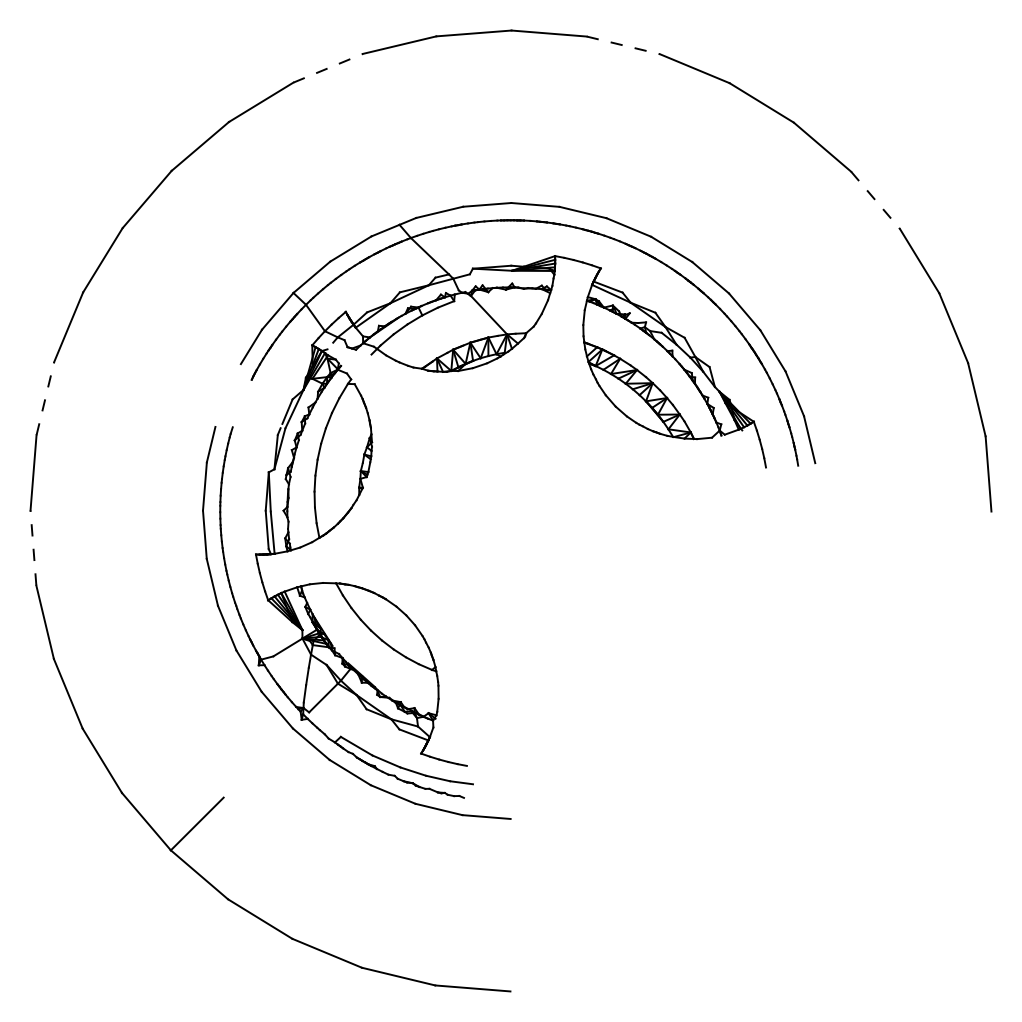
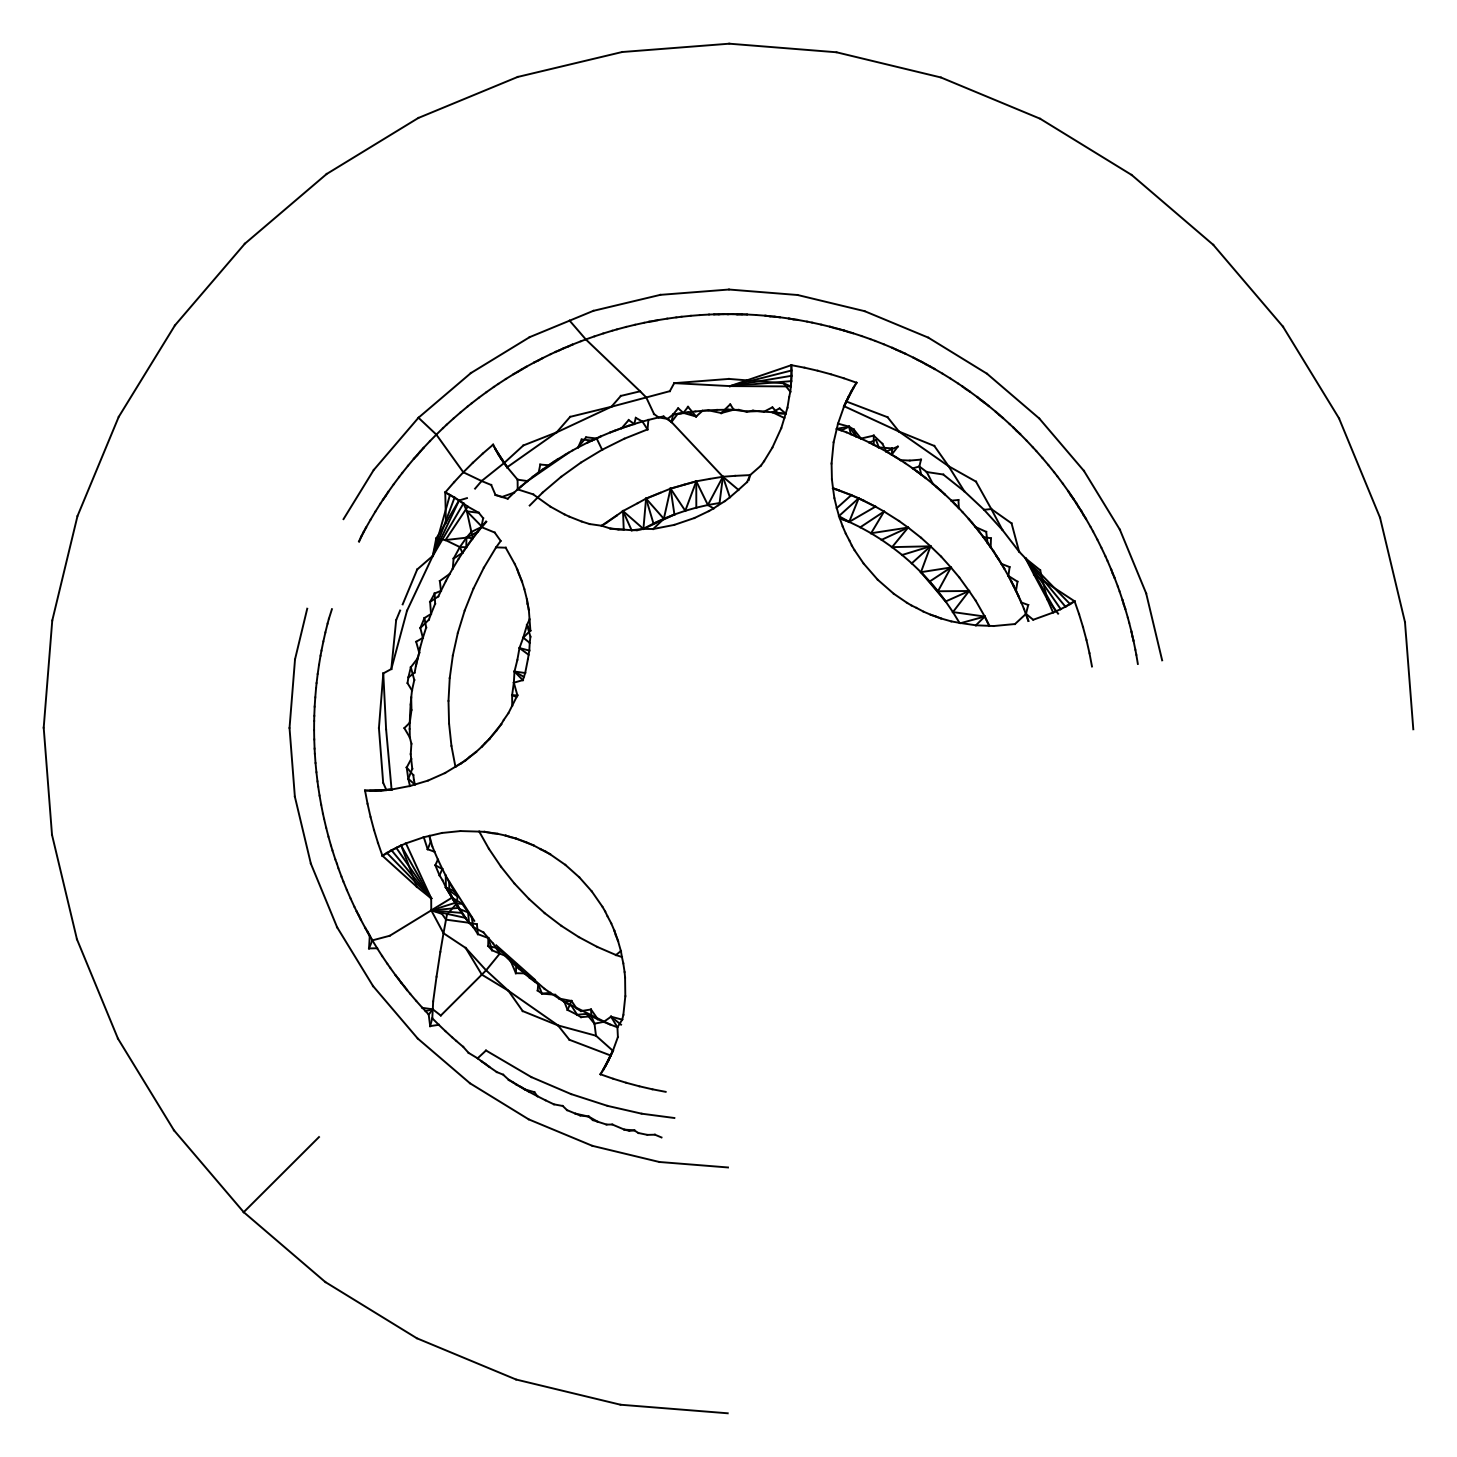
line: (623, 45) -> (888, 64), dashed -> solid
line: (327, 68) -> (467, 97), dashed -> solid
line: (875, 200) -> (1248, 285), dashed -> solid
line: (45, 398) -> (64, 568), dashed -> solid
line: (33, 548) -> (47, 781), dashed -> solid

